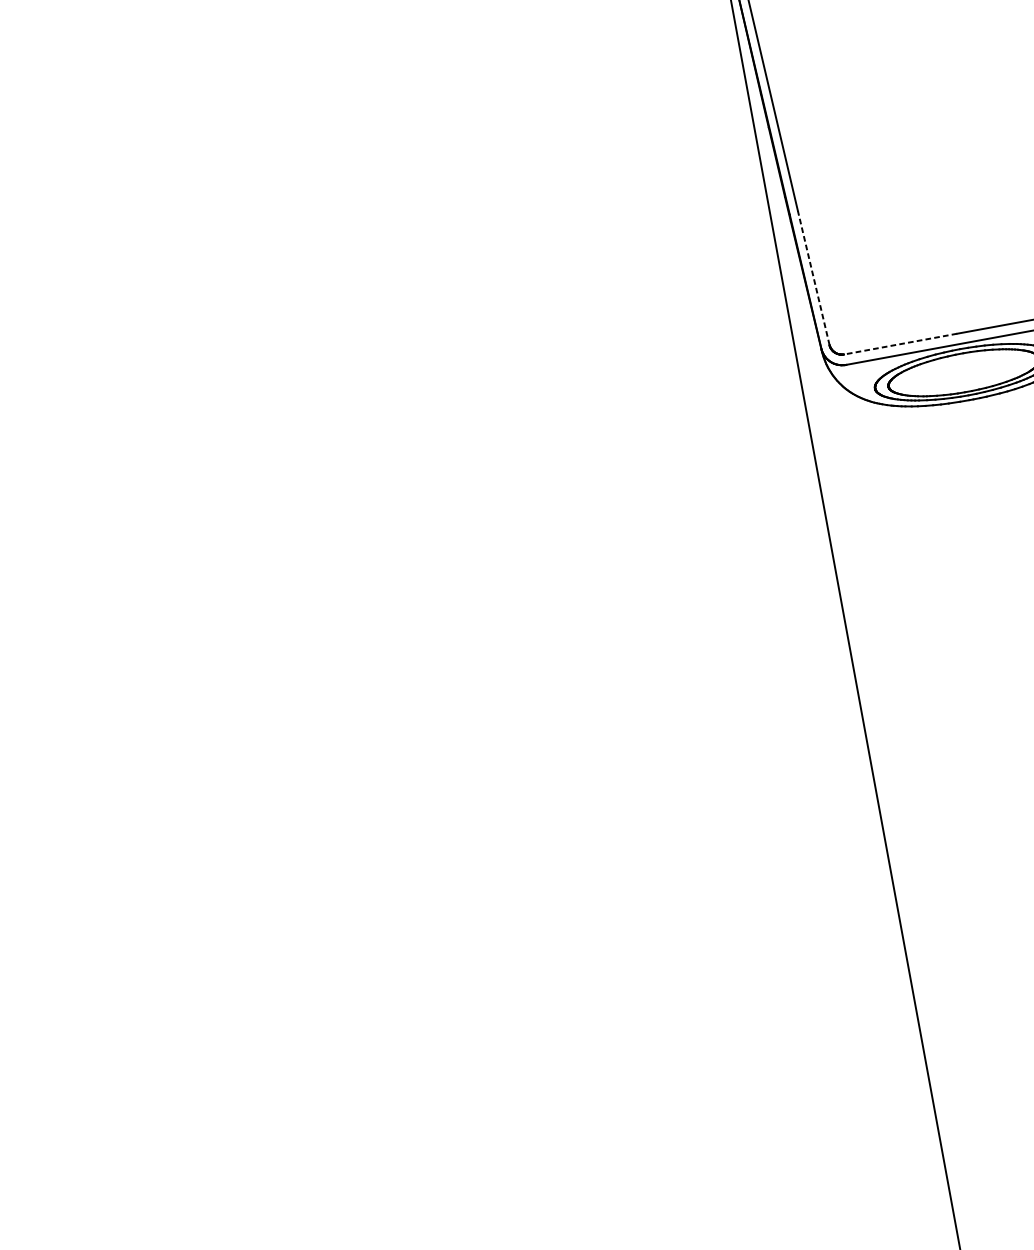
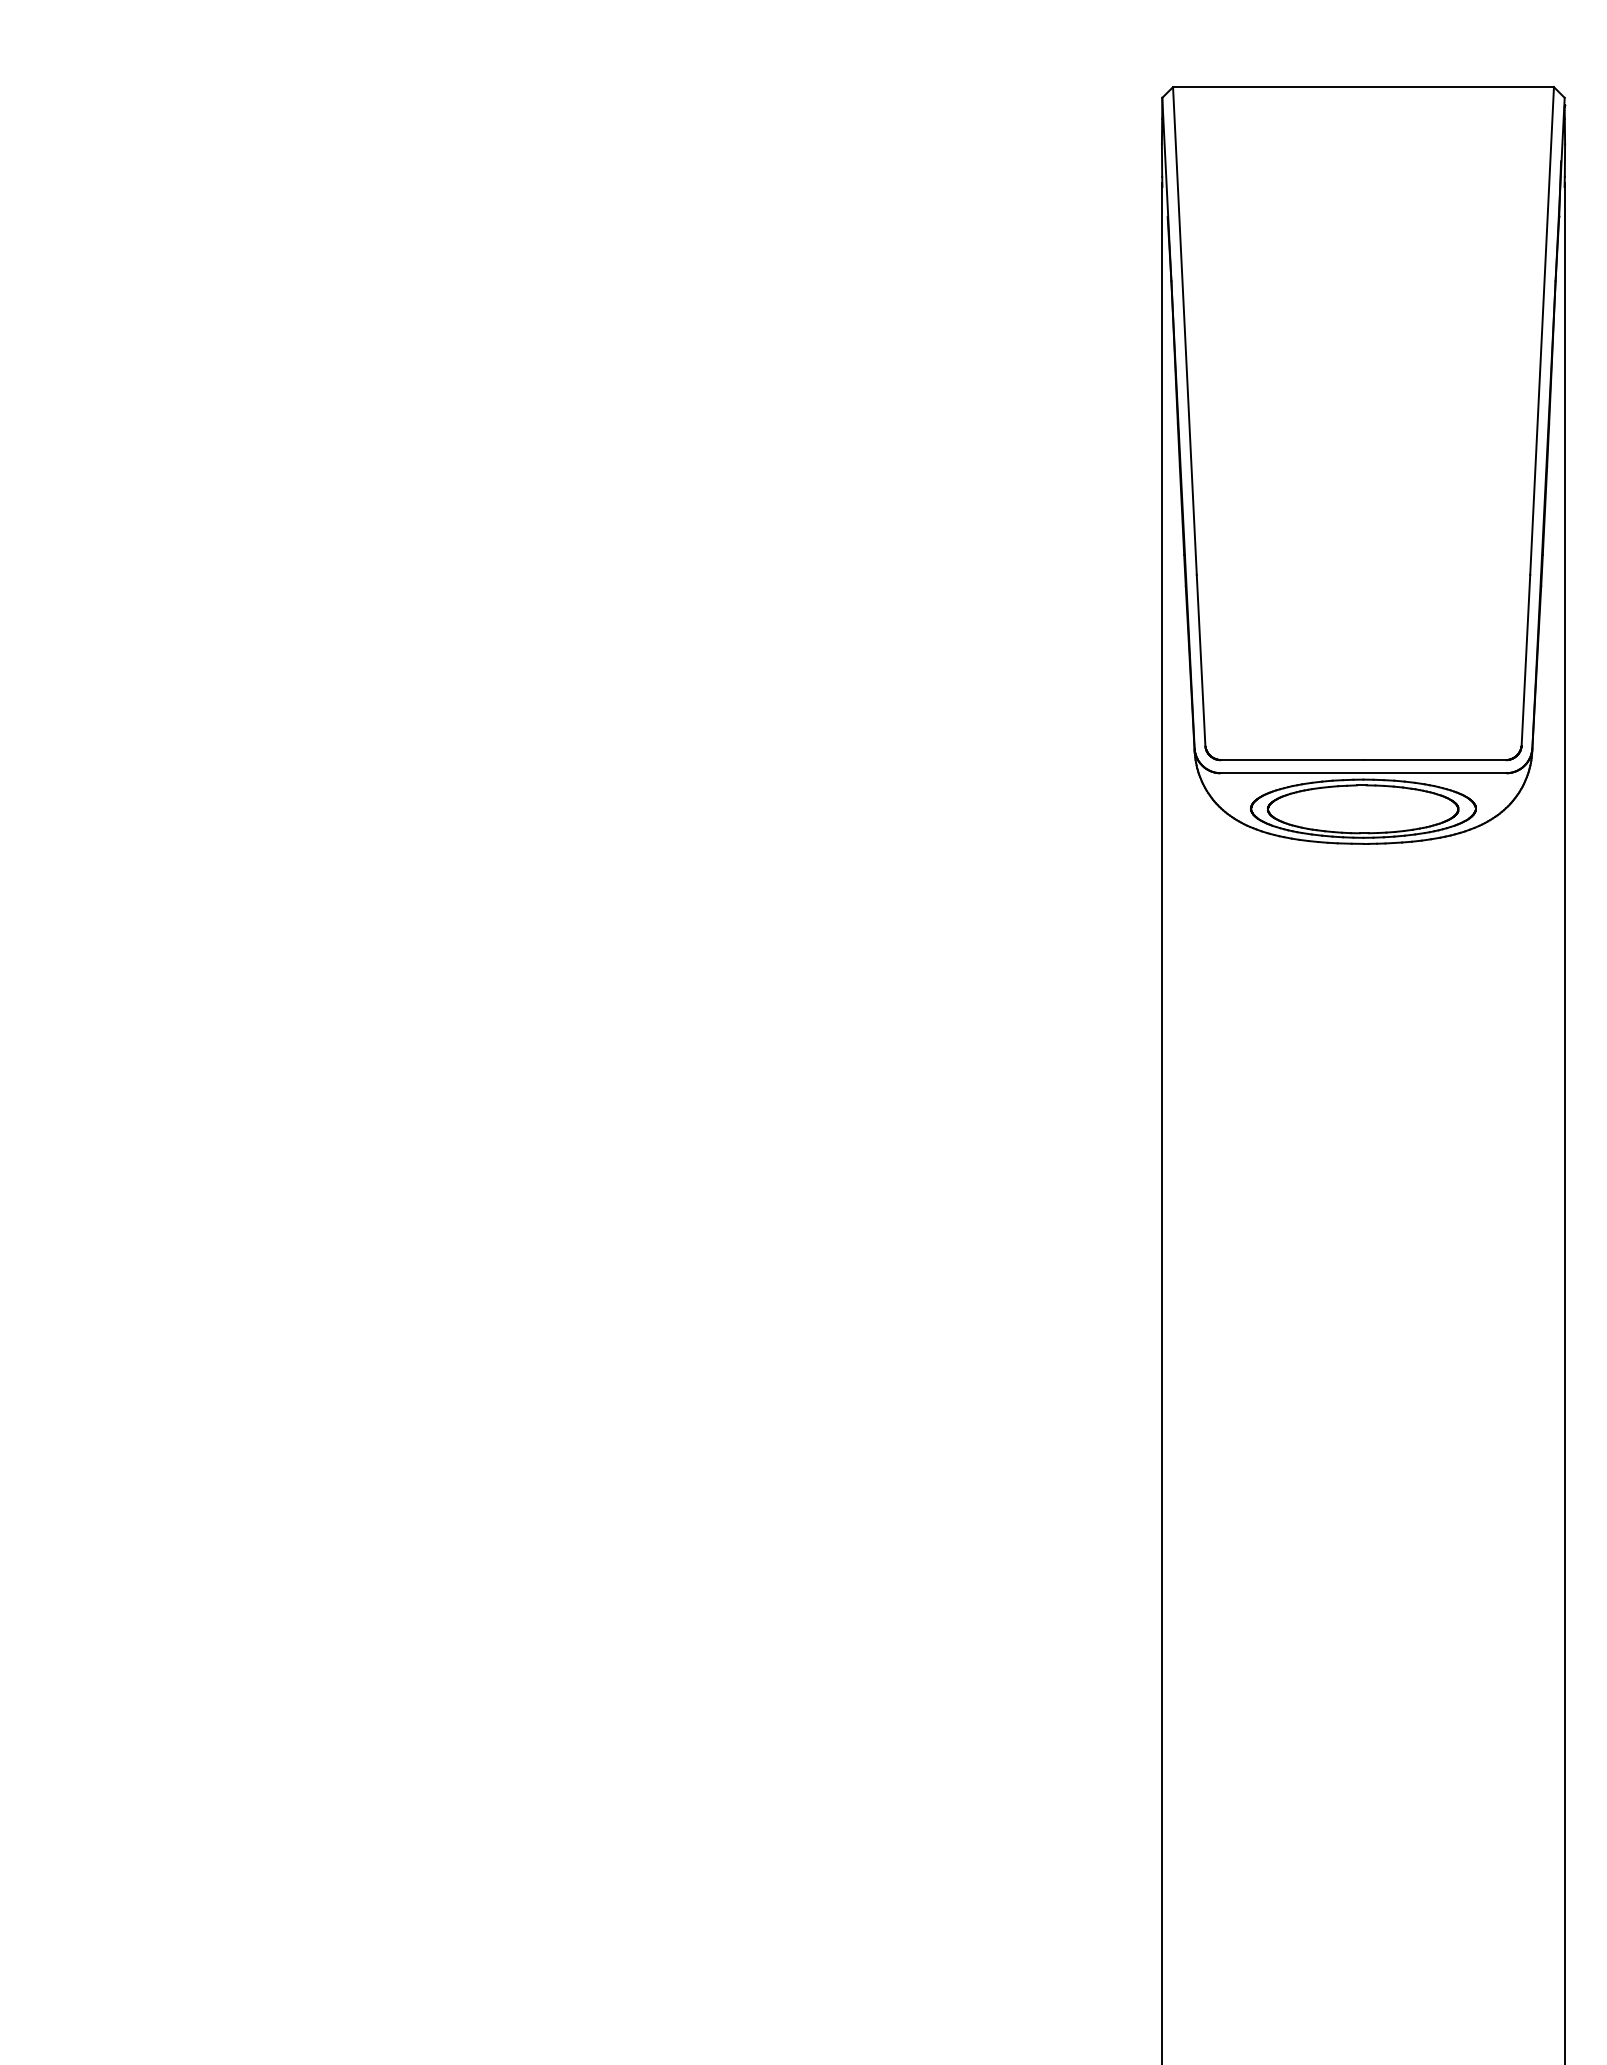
line: (813, 277) -> (1201, 659), dashed -> solid
line: (900, 344) -> (1291, 760), dashed -> solid

